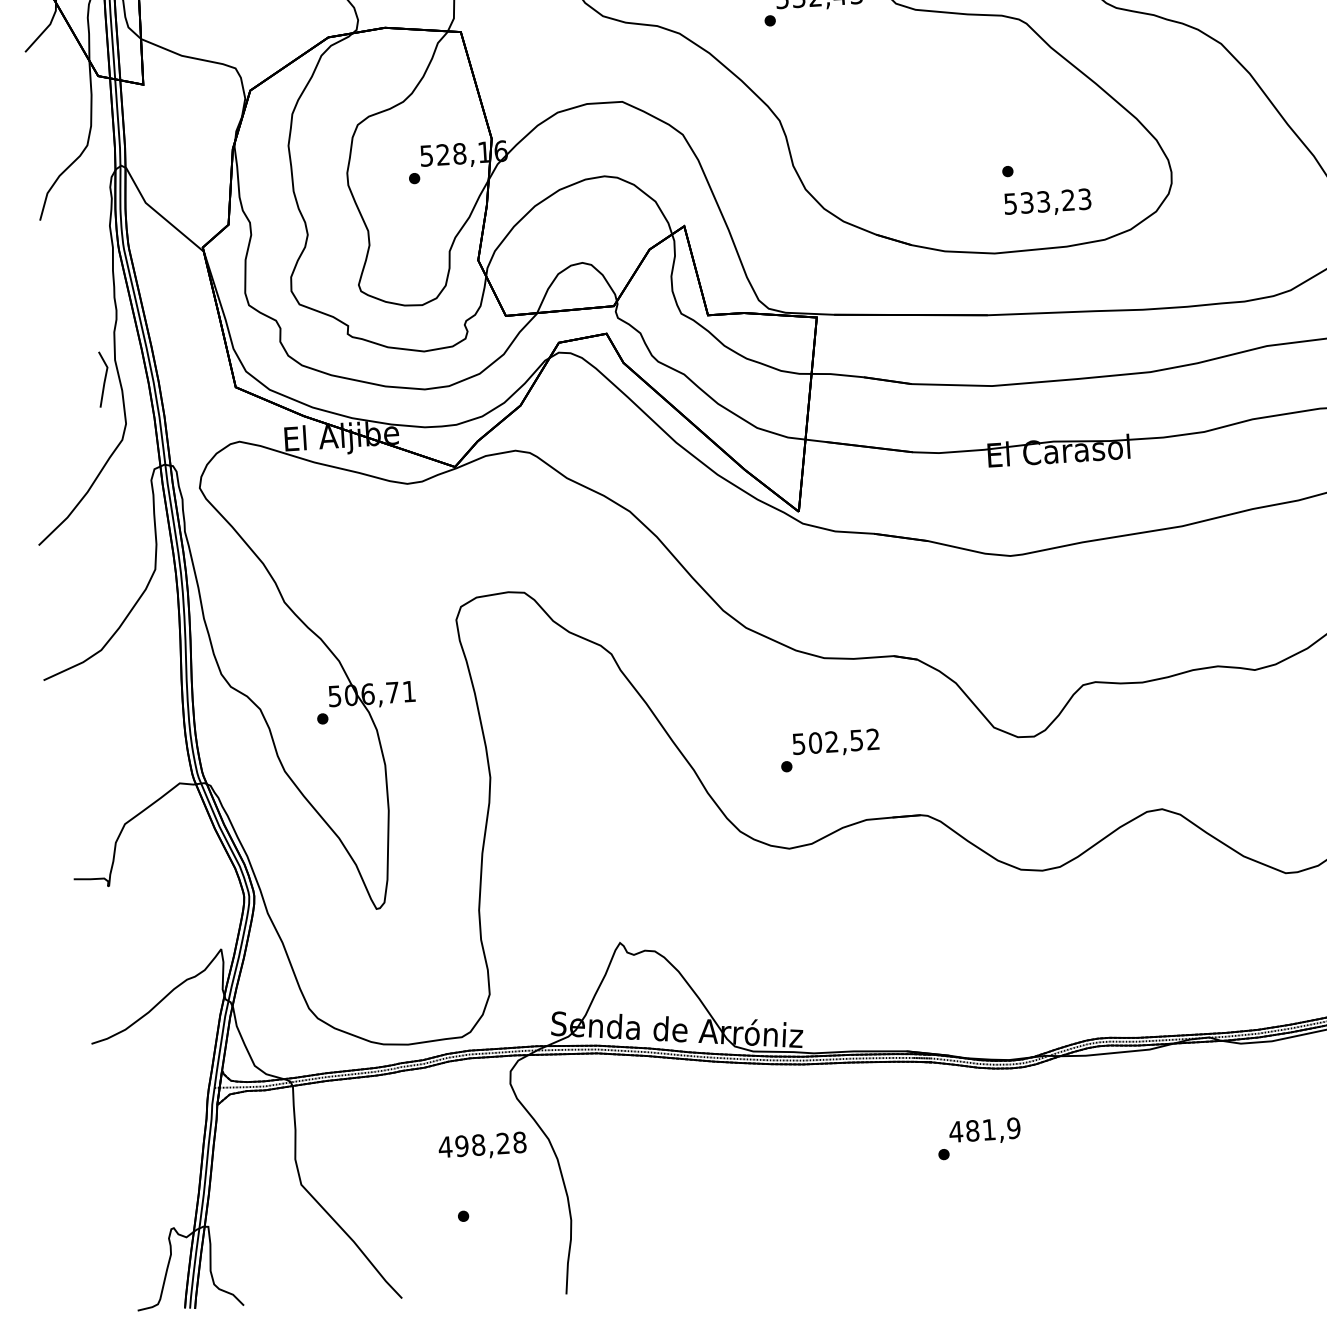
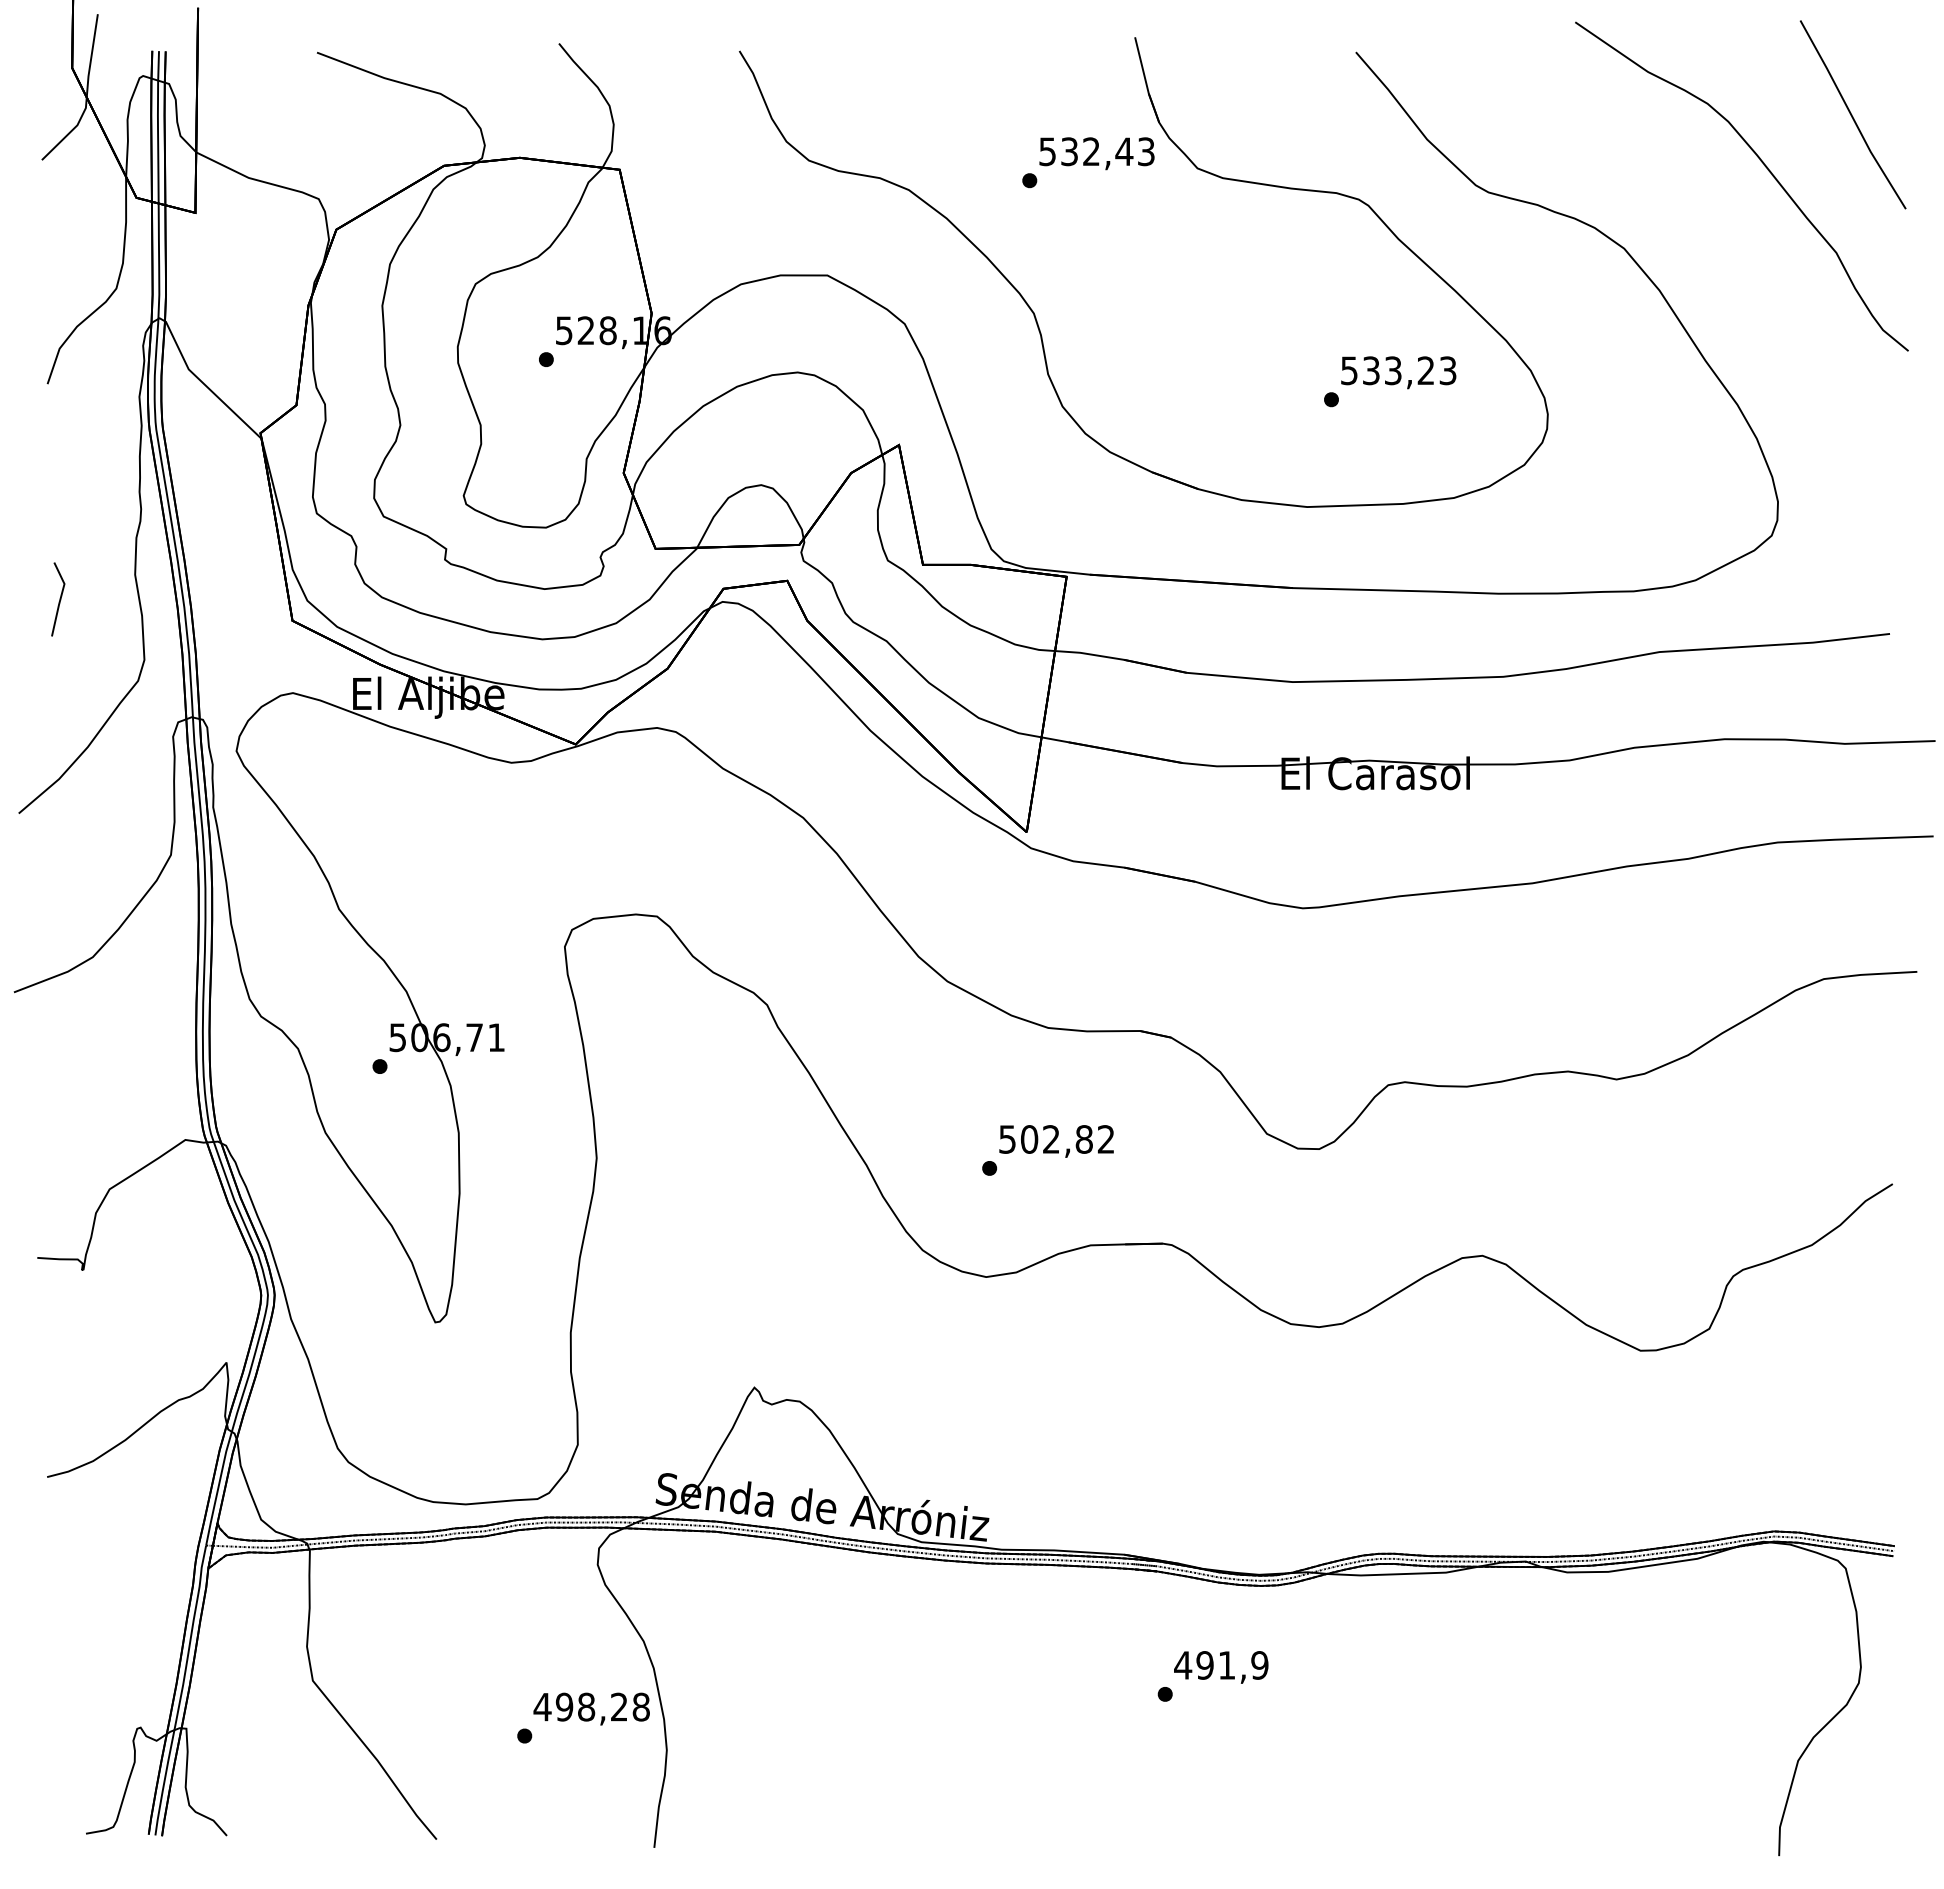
text: (1047, 202) -> (1398, 372), moved
line: (104, 379) -> (59, 599), moved
text: (856, 740) -> (1083, 1139), 502,52 -> 502,82
text: (972, 1130) -> (1204, 1665), 481,9 -> 491,9
text: (482, 1145) -> (591, 1708), moved

